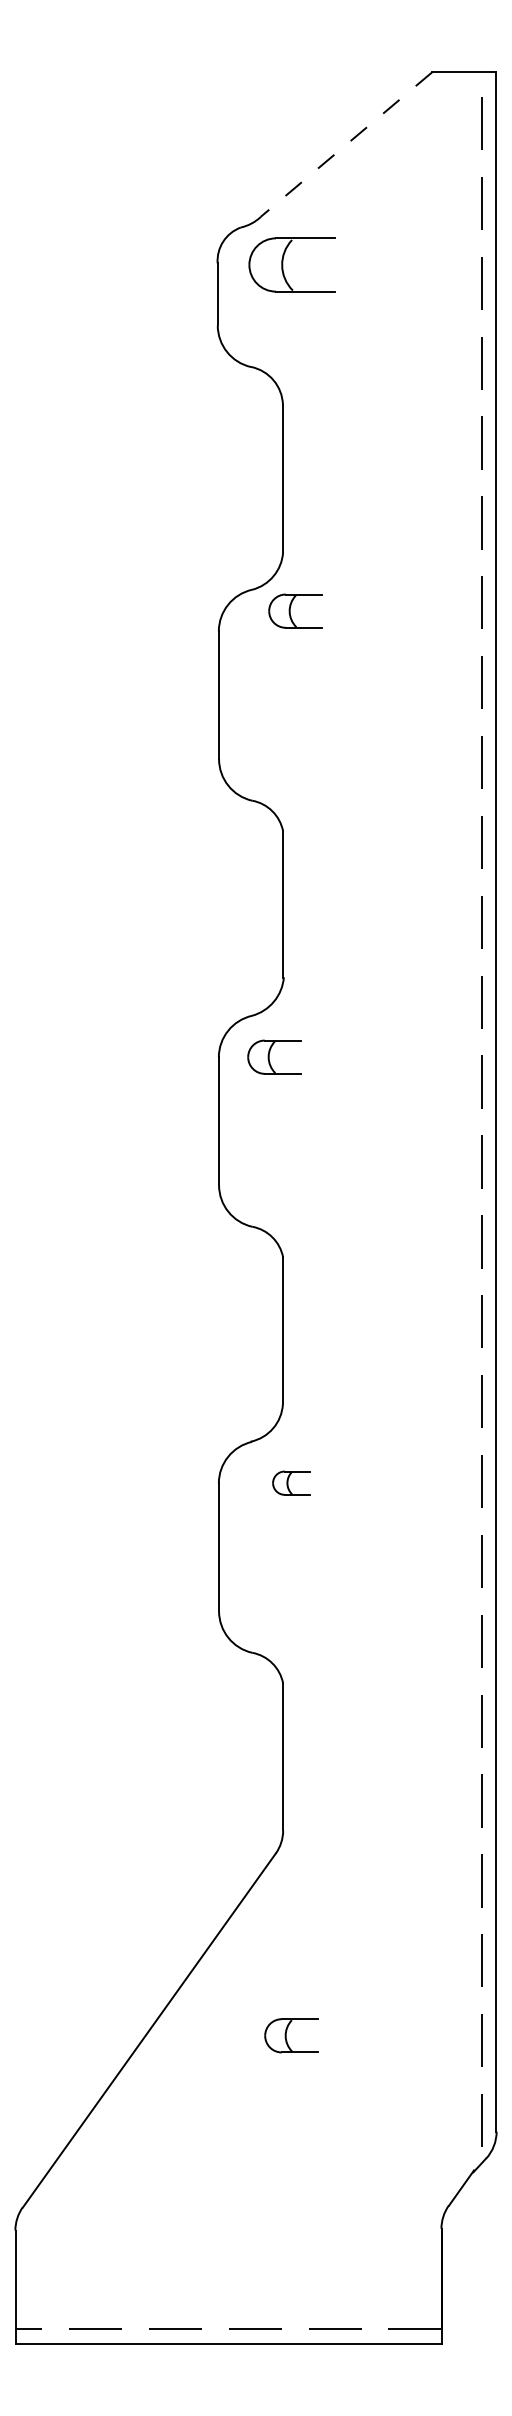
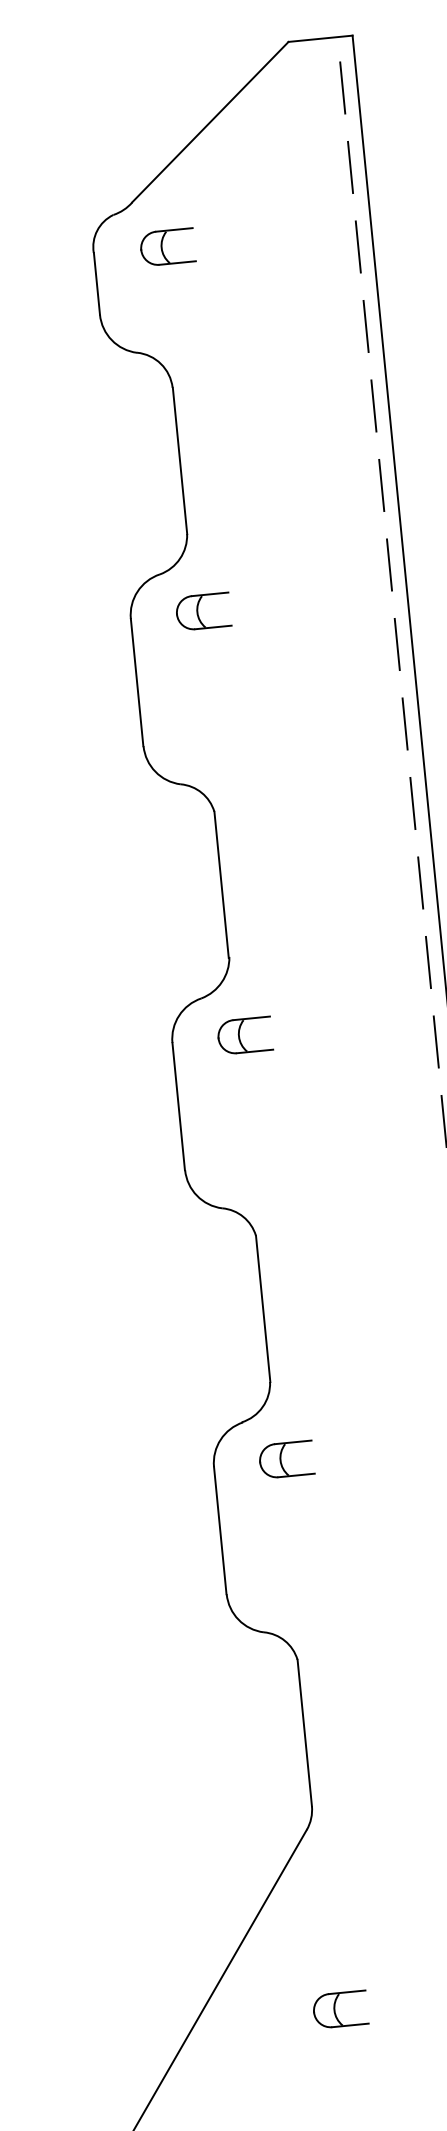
line: (346, 144) -> (210, 122), dashed -> solid
part: (291, 264) -> (167, 246), size x0.62
part: (295, 610) -> (203, 611), moved
part: (274, 1056) -> (244, 1035), moved
part: (291, 1482) -> (286, 1459), size x1.43

